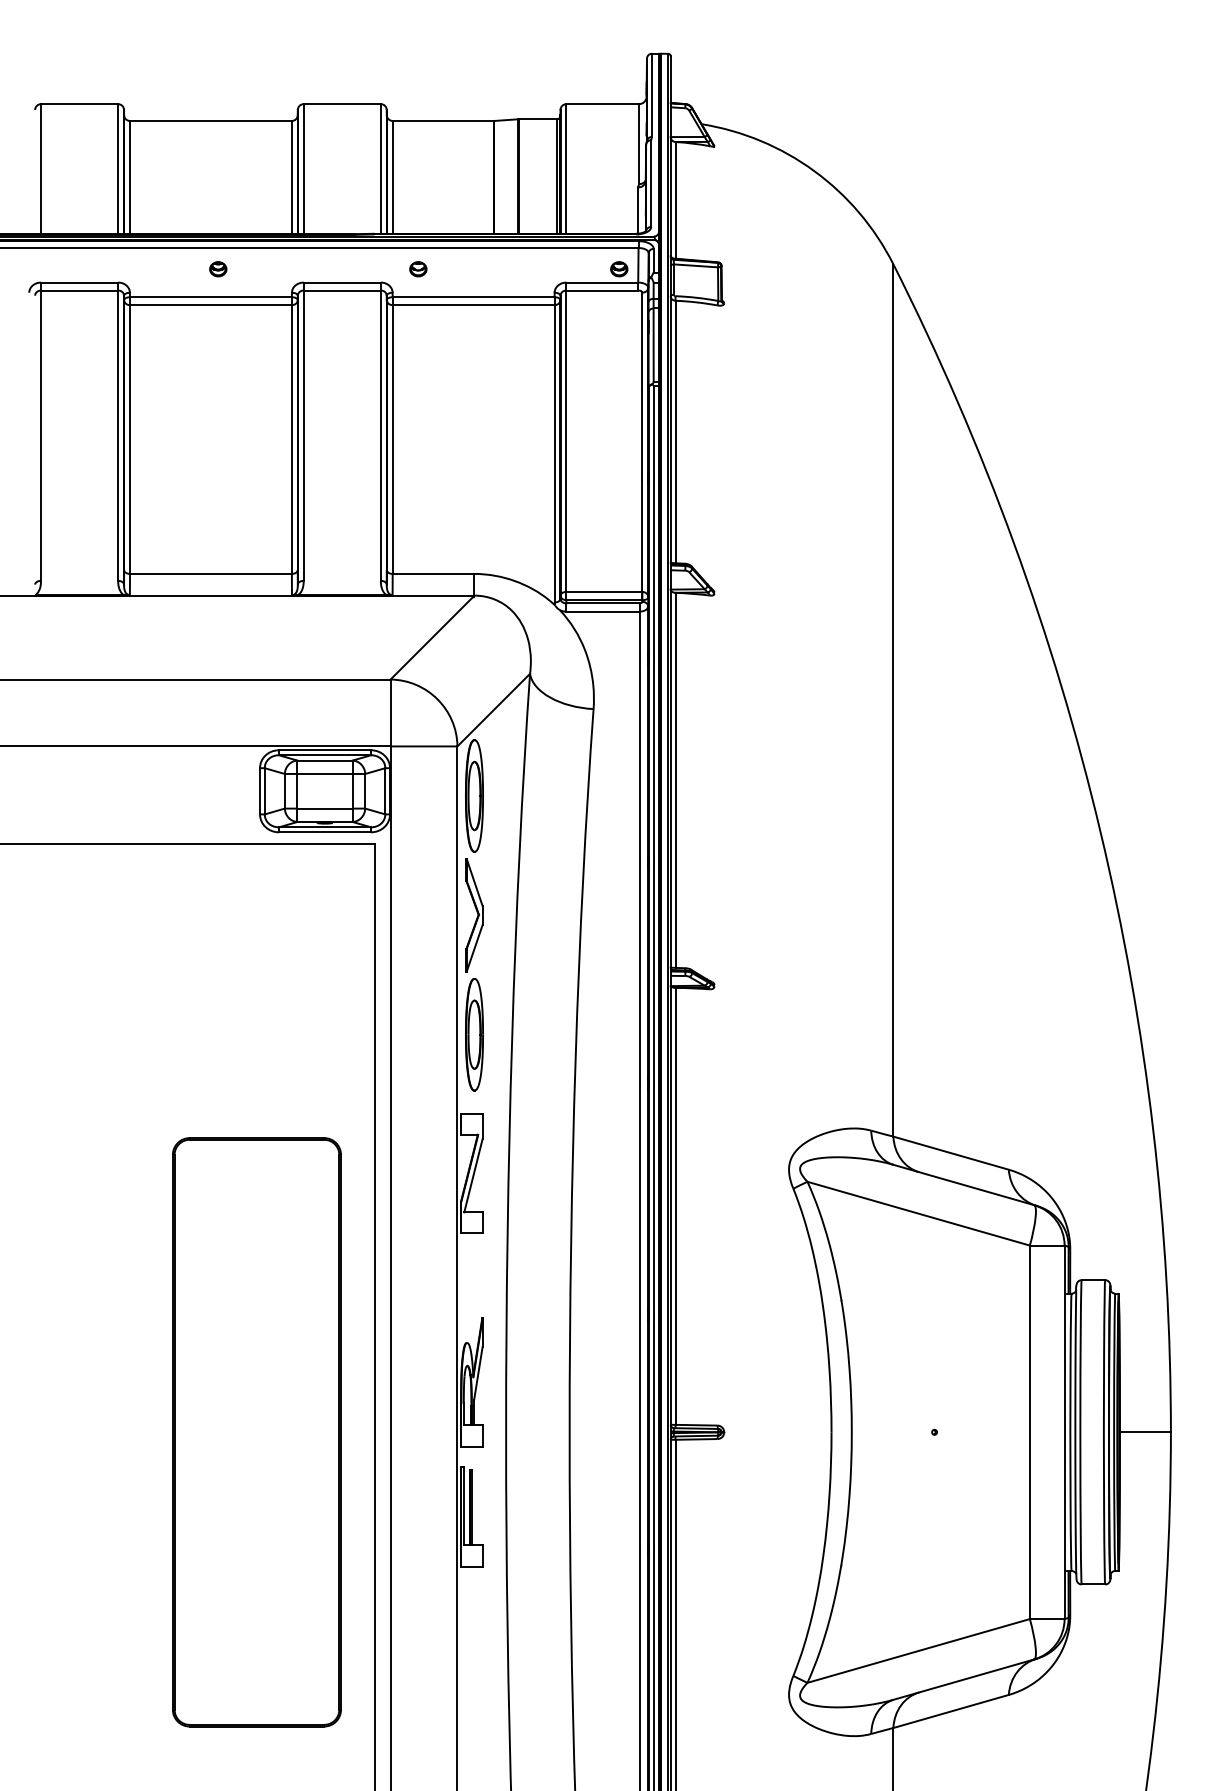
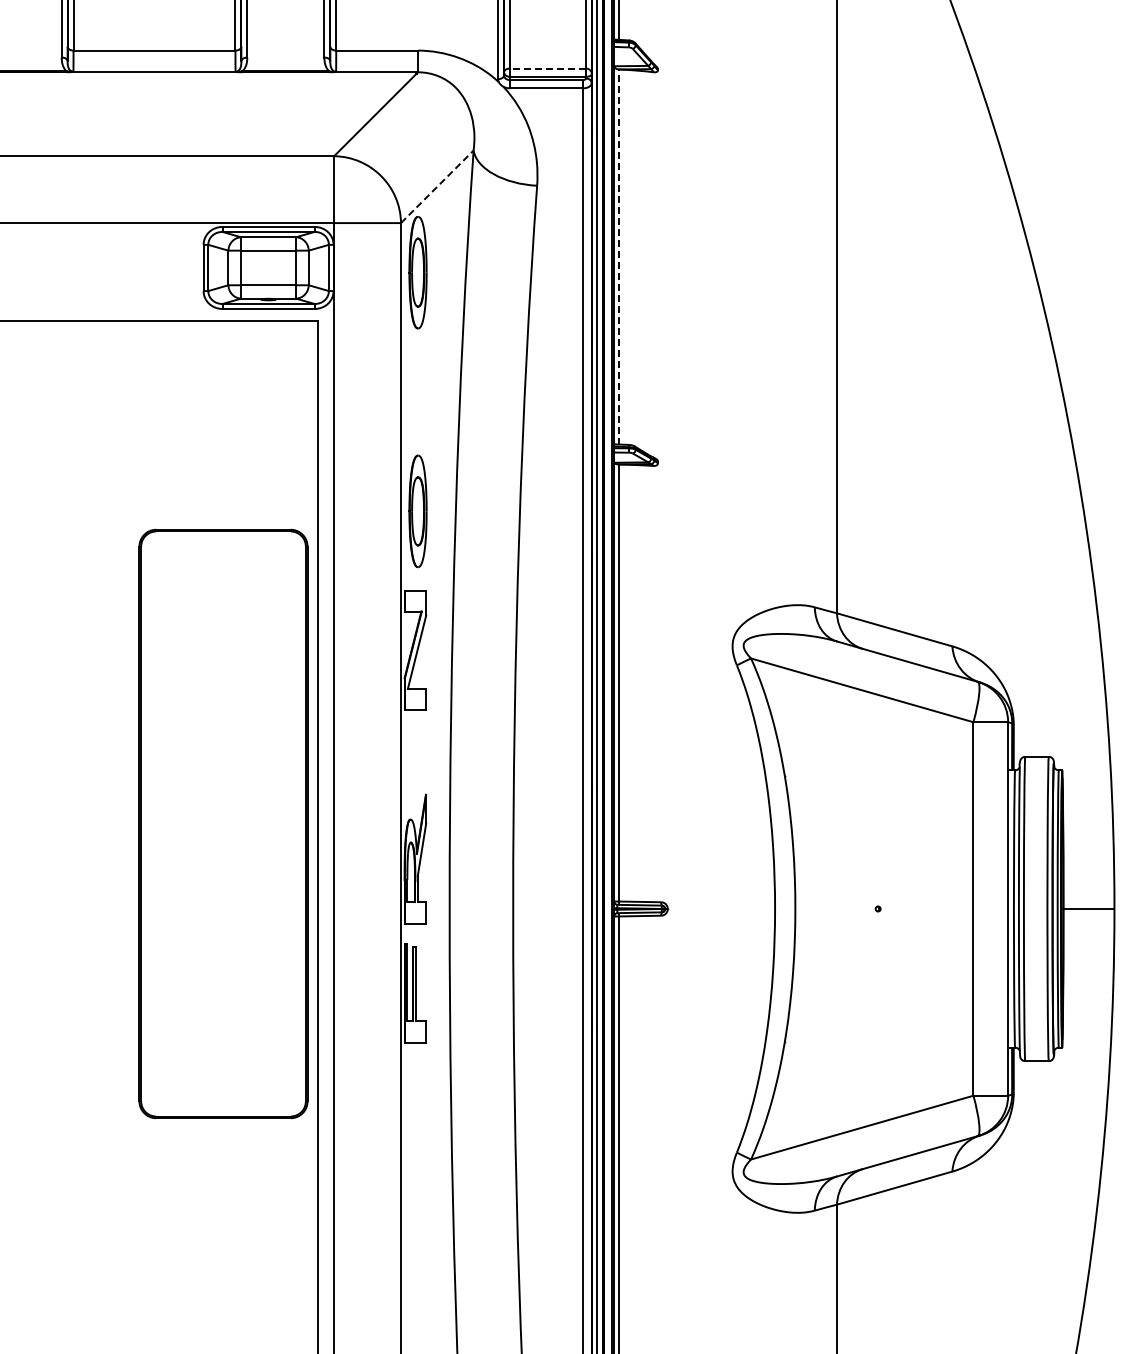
line: (604, 591) -> (548, 68), solid -> dashed
line: (494, 709) -> (438, 186), solid -> dashed
line: (675, 780) -> (619, 257), solid -> dashed
part: (474, 915) -> (418, 392), removed
part: (256, 1432) -> (223, 824), moved

